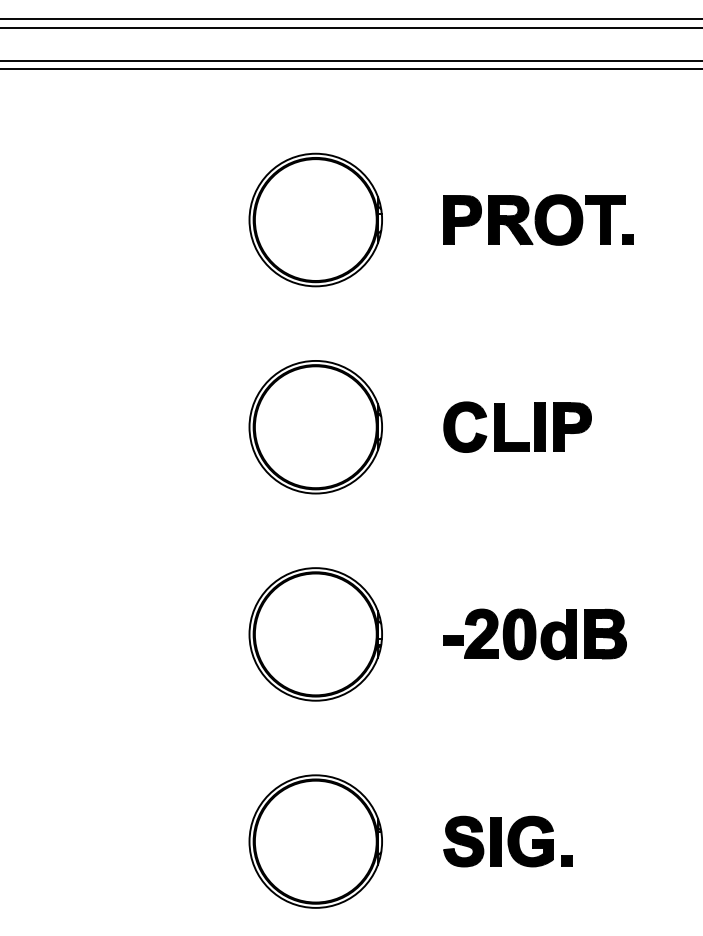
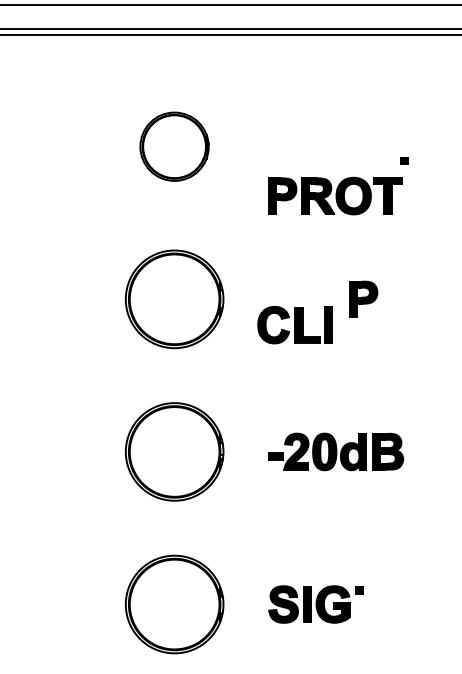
part: (315, 219) -> (174, 146), size x0.7
part: (534, 219) -> (335, 195), moved
part: (494, 426) -> (295, 324), moved
part: (566, 860) -> (359, 590), moved

